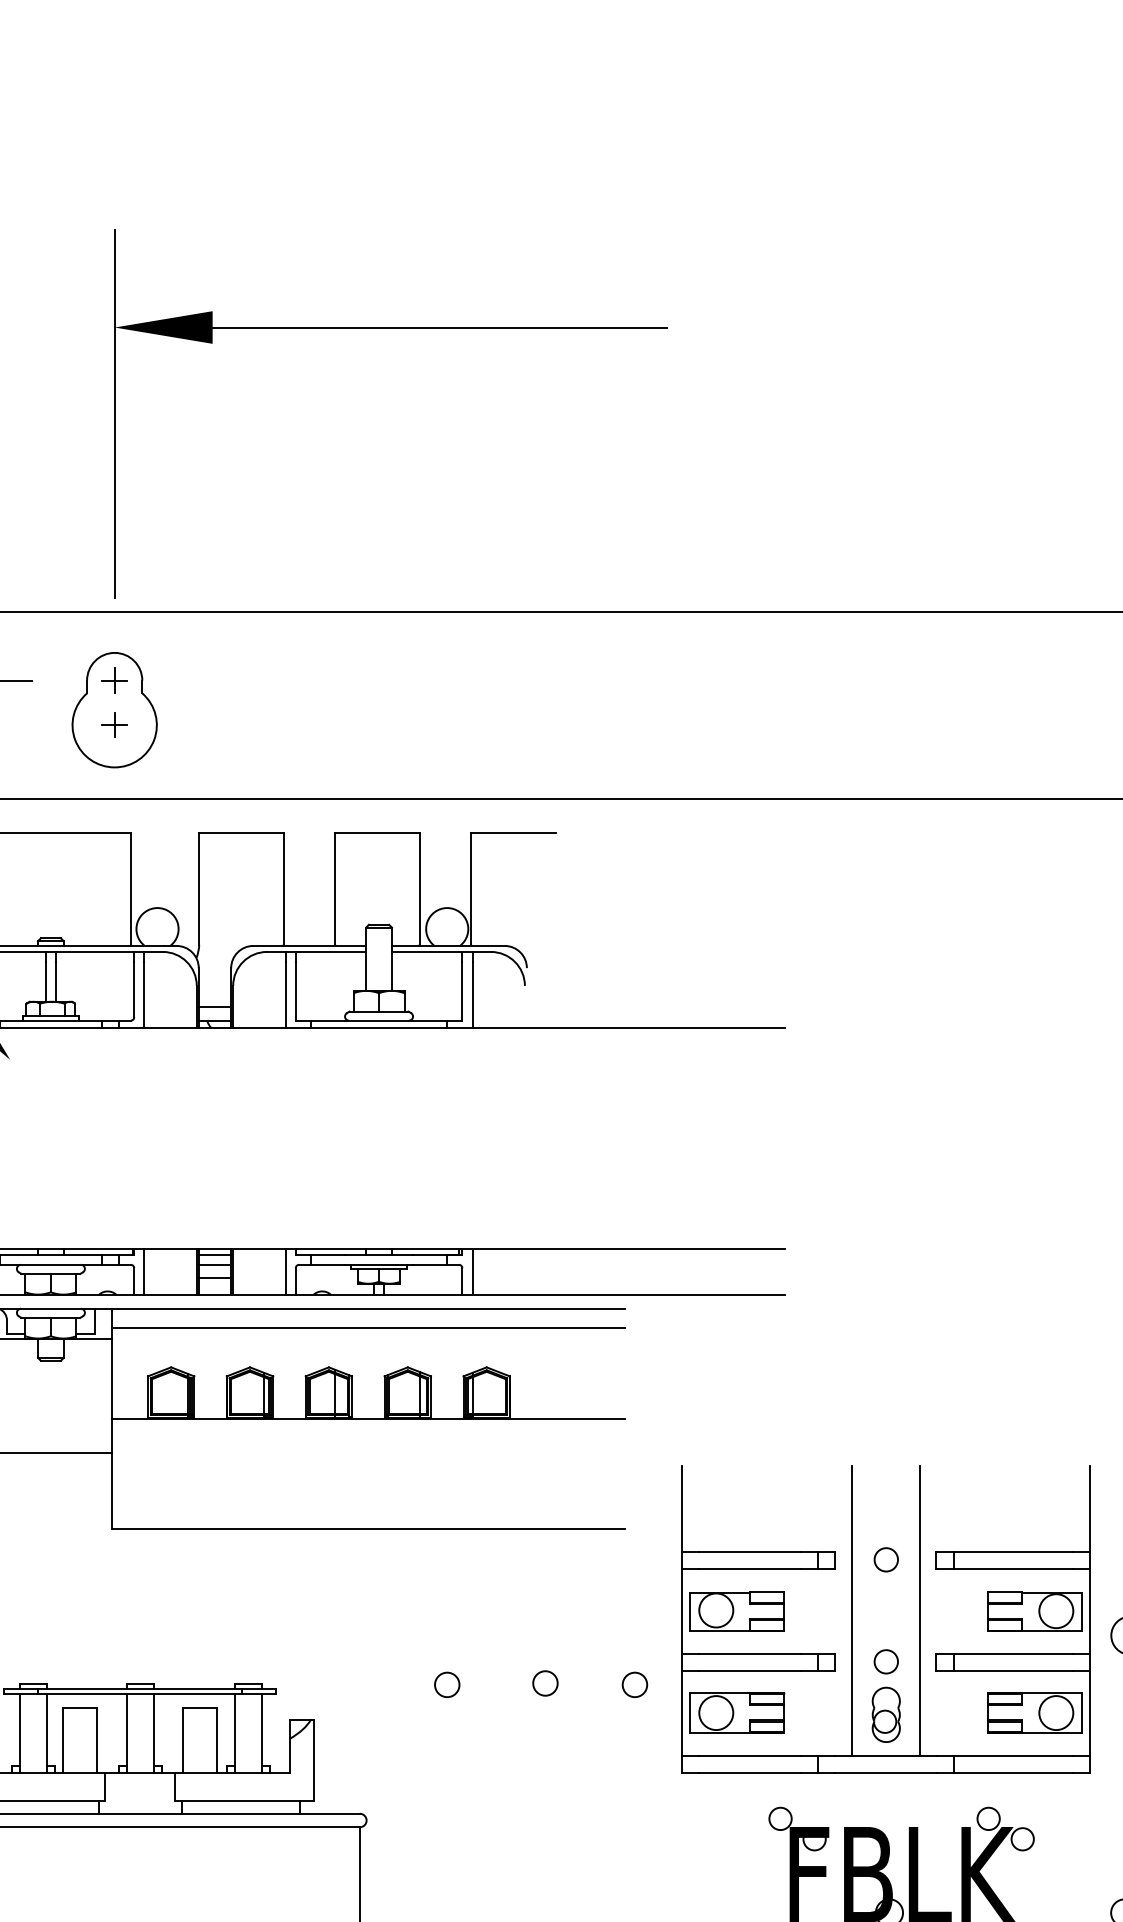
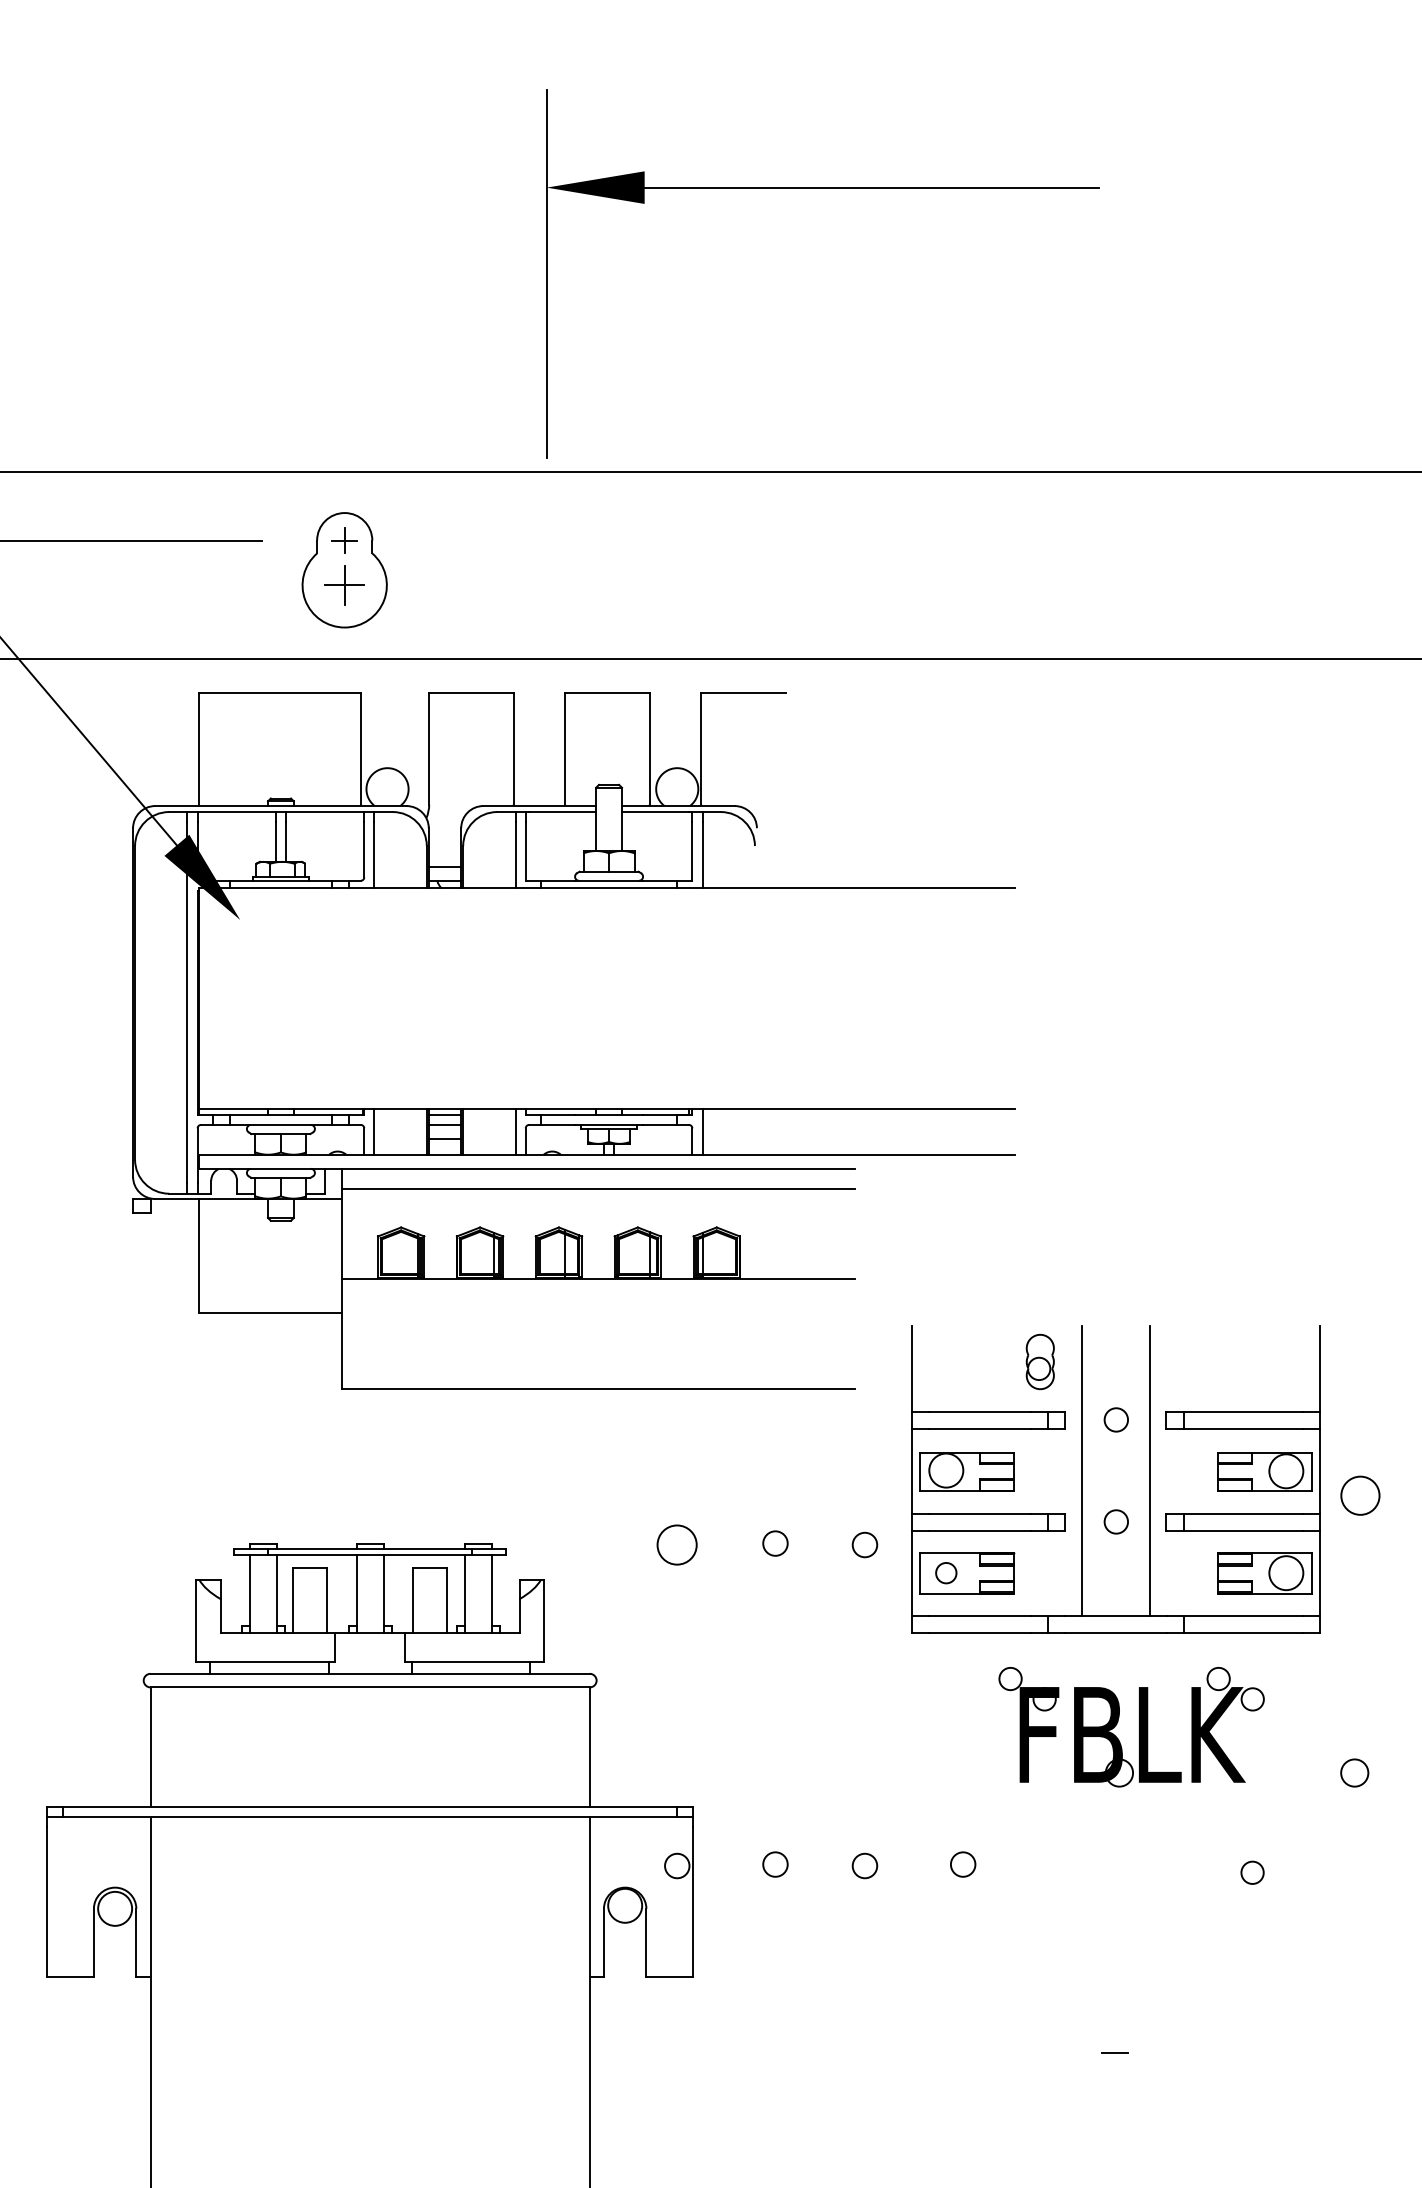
part: (390, 328) -> (822, 188), moved
part: (114, 725) -> (344, 585), size x1.6
circle: (447, 1684) -> (677, 1544), size x1.6
circle: (716, 1713) -> (946, 1573), size x0.6
part: (885, 1715) -> (1039, 1362), moved

